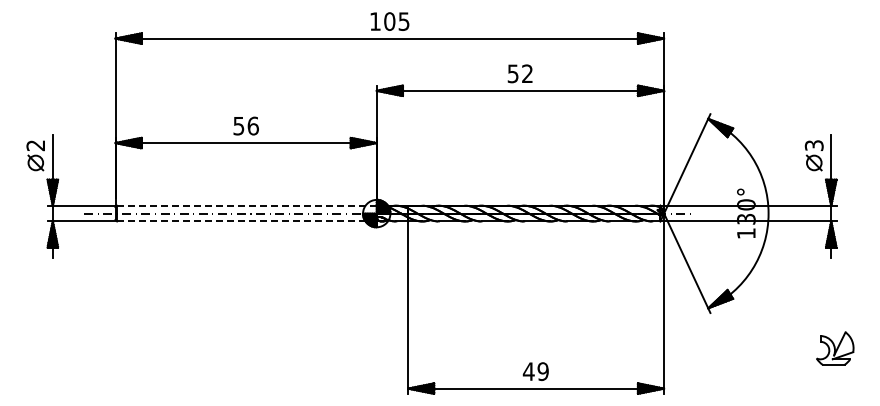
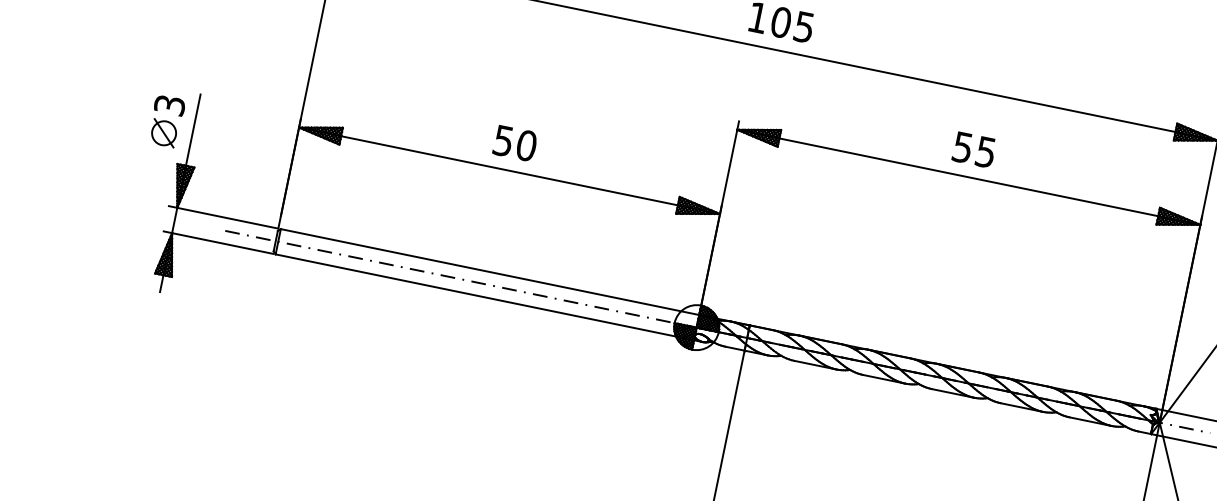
text: (527, 73) -> (985, 151), 52 -> 55
text: (252, 125) -> (525, 144), 56 -> 50
text: (35, 145) -> (169, 105), 2 -> 3
line: (246, 205) -> (489, 271), dashed -> solid
line: (246, 221) -> (484, 297), dashed -> solid

